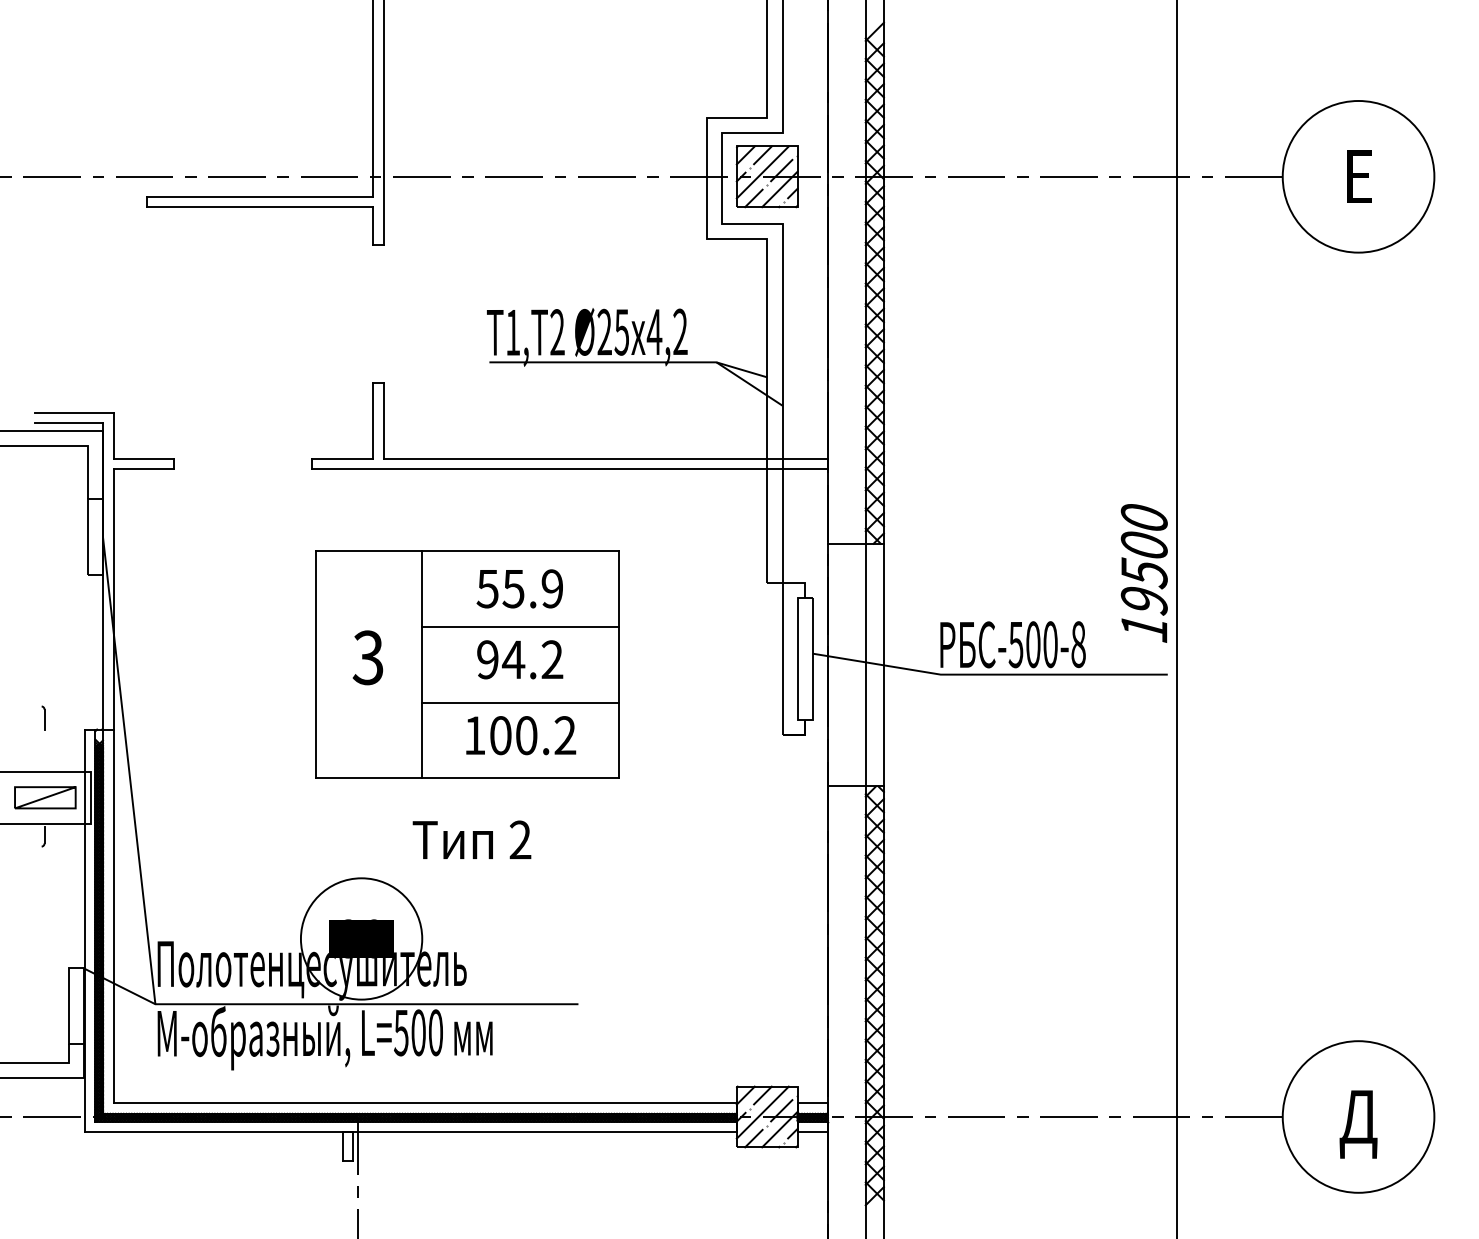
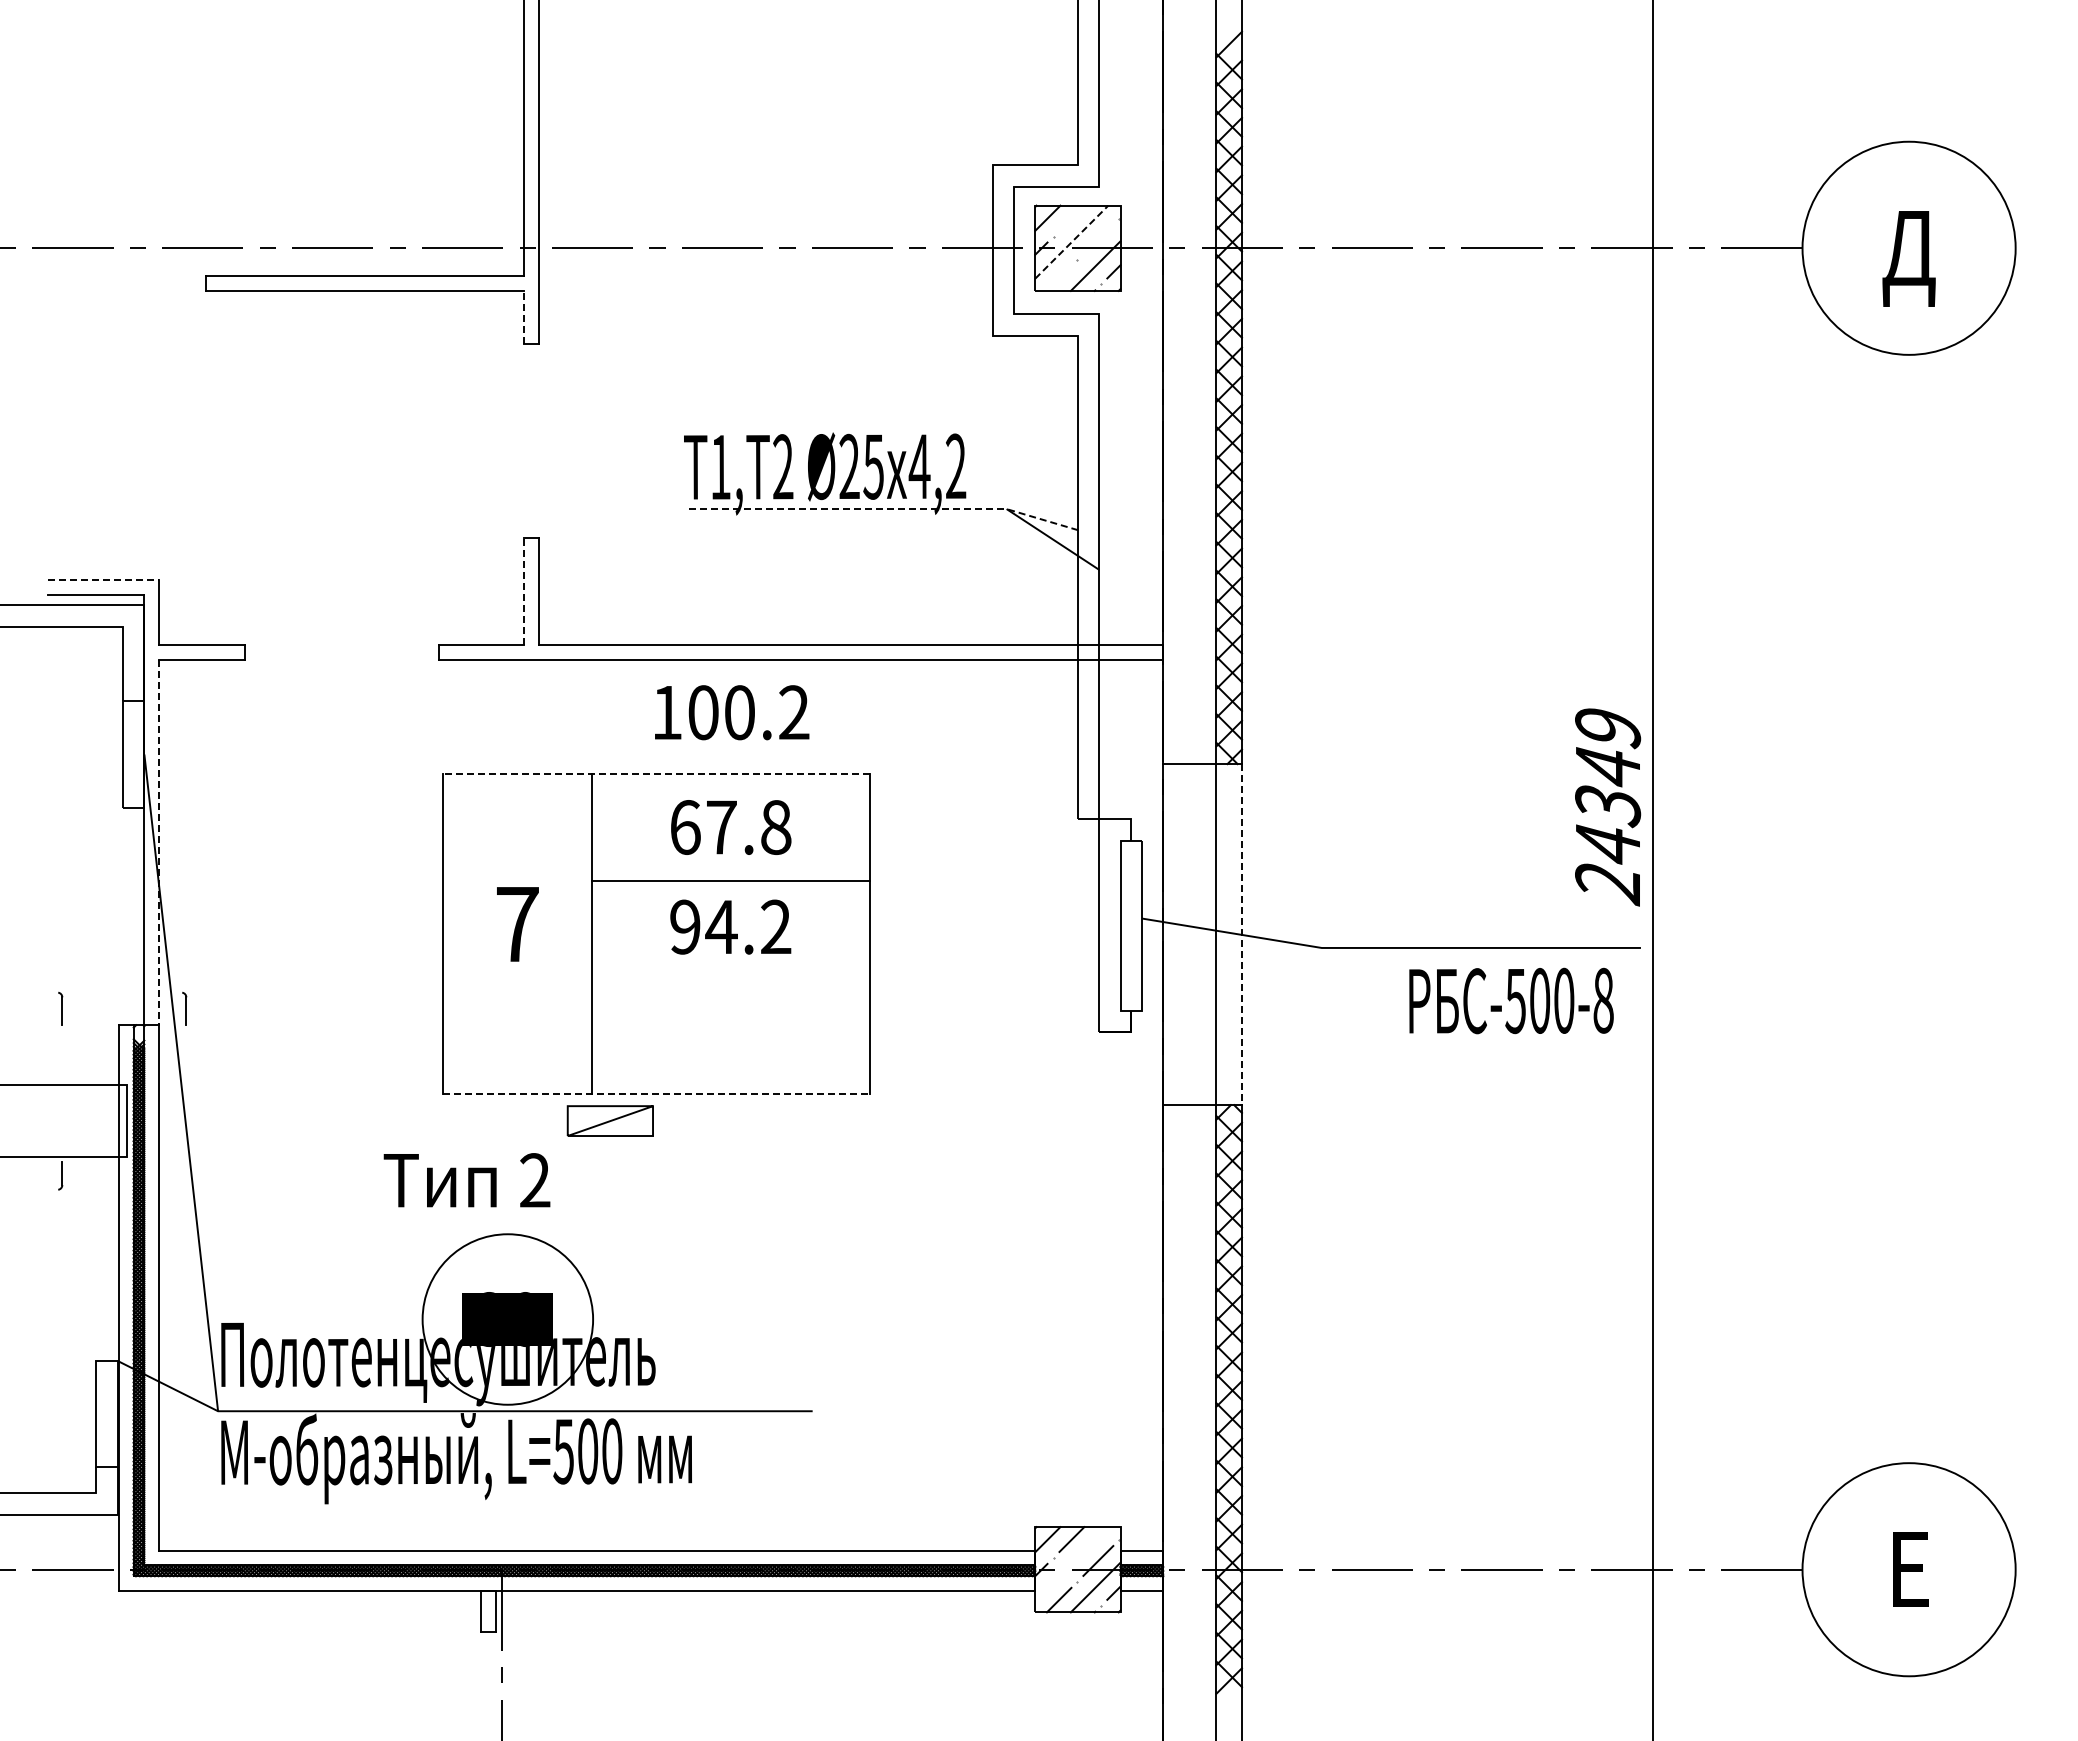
line: (762, 154) -> (1071, 217), removed
line: (781, 170) -> (1098, 239), removed
line: (762, 172) -> (1071, 242), solid -> dashed
text: (1358, 184) -> (1908, 258), Е -> Д
line: (753, 198) -> (1058, 278), removed
line: (372, 226) -> (523, 317), solid -> dashed
line: (629, 362) -> (884, 509), solid -> dashed
line: (74, 412) -> (104, 579), solid -> dashed
line: (372, 420) -> (523, 590), solid -> dashed
line: (466, 551) -> (655, 774), solid -> dashed
text: (1144, 574) -> (1608, 807), 19500 -> 24349
text: (520, 588) -> (730, 827), 55.9 -> 67.8
line: (113, 599) -> (159, 842), solid -> dashed
text: (1013, 644) -> (1511, 1000), moved
text: (367, 657) -> (516, 923), 3 -> 7
line: (884, 665) -> (1242, 934), solid -> dashed
line: (520, 702) -> (730, 987), removed
part: (131, 717) -> (184, 1008), added
text: (521, 735) -> (732, 712), moved
line: (467, 778) -> (656, 1093), solid -> dashed
curve: (44, 797) -> (609, 1120), moved
text: (471, 840) -> (466, 1180), moved
line: (762, 1112) -> (1071, 1563), removed
text: (1358, 1124) -> (1908, 1580), Д -> Е

